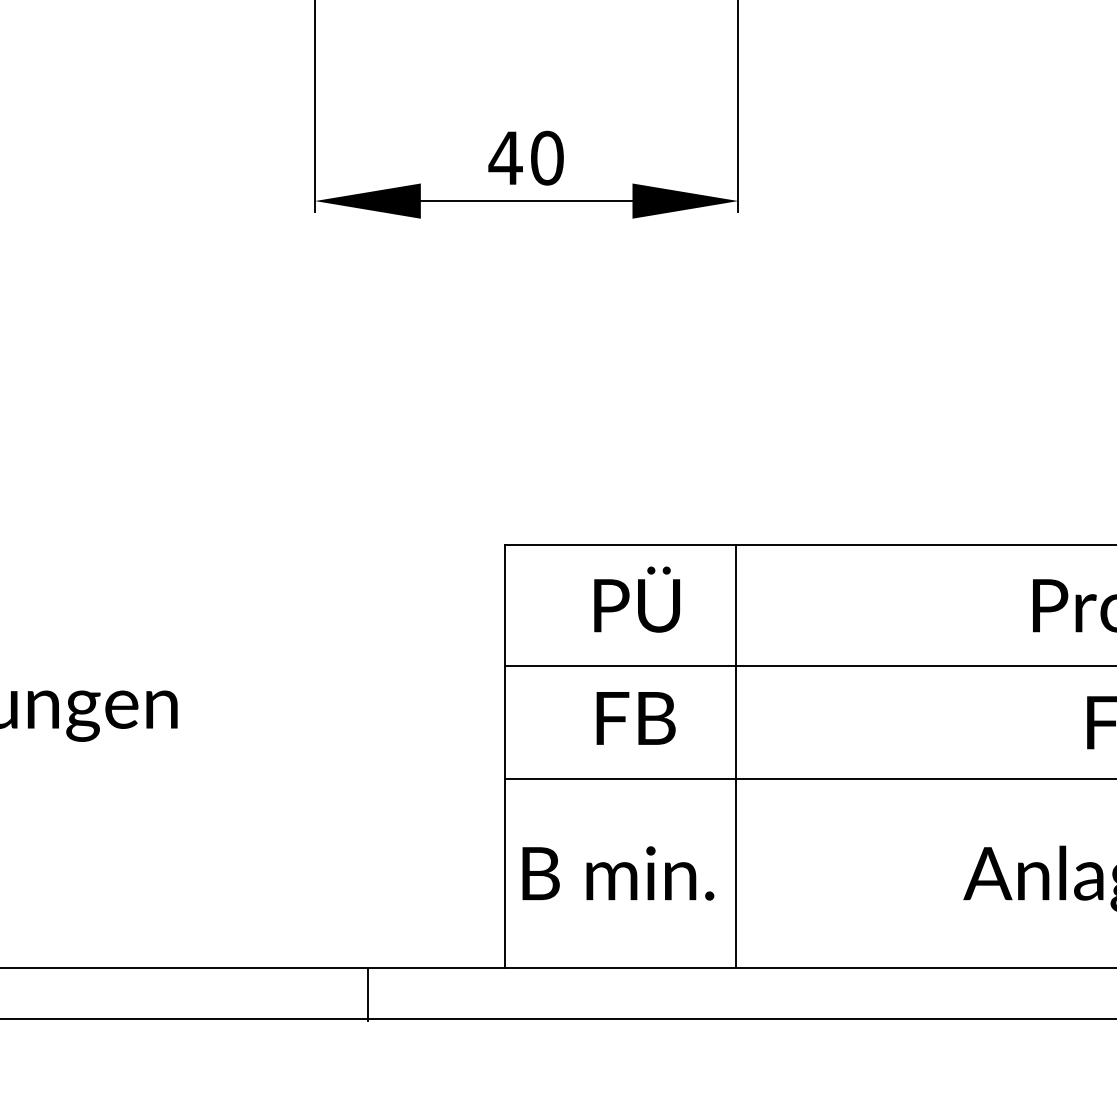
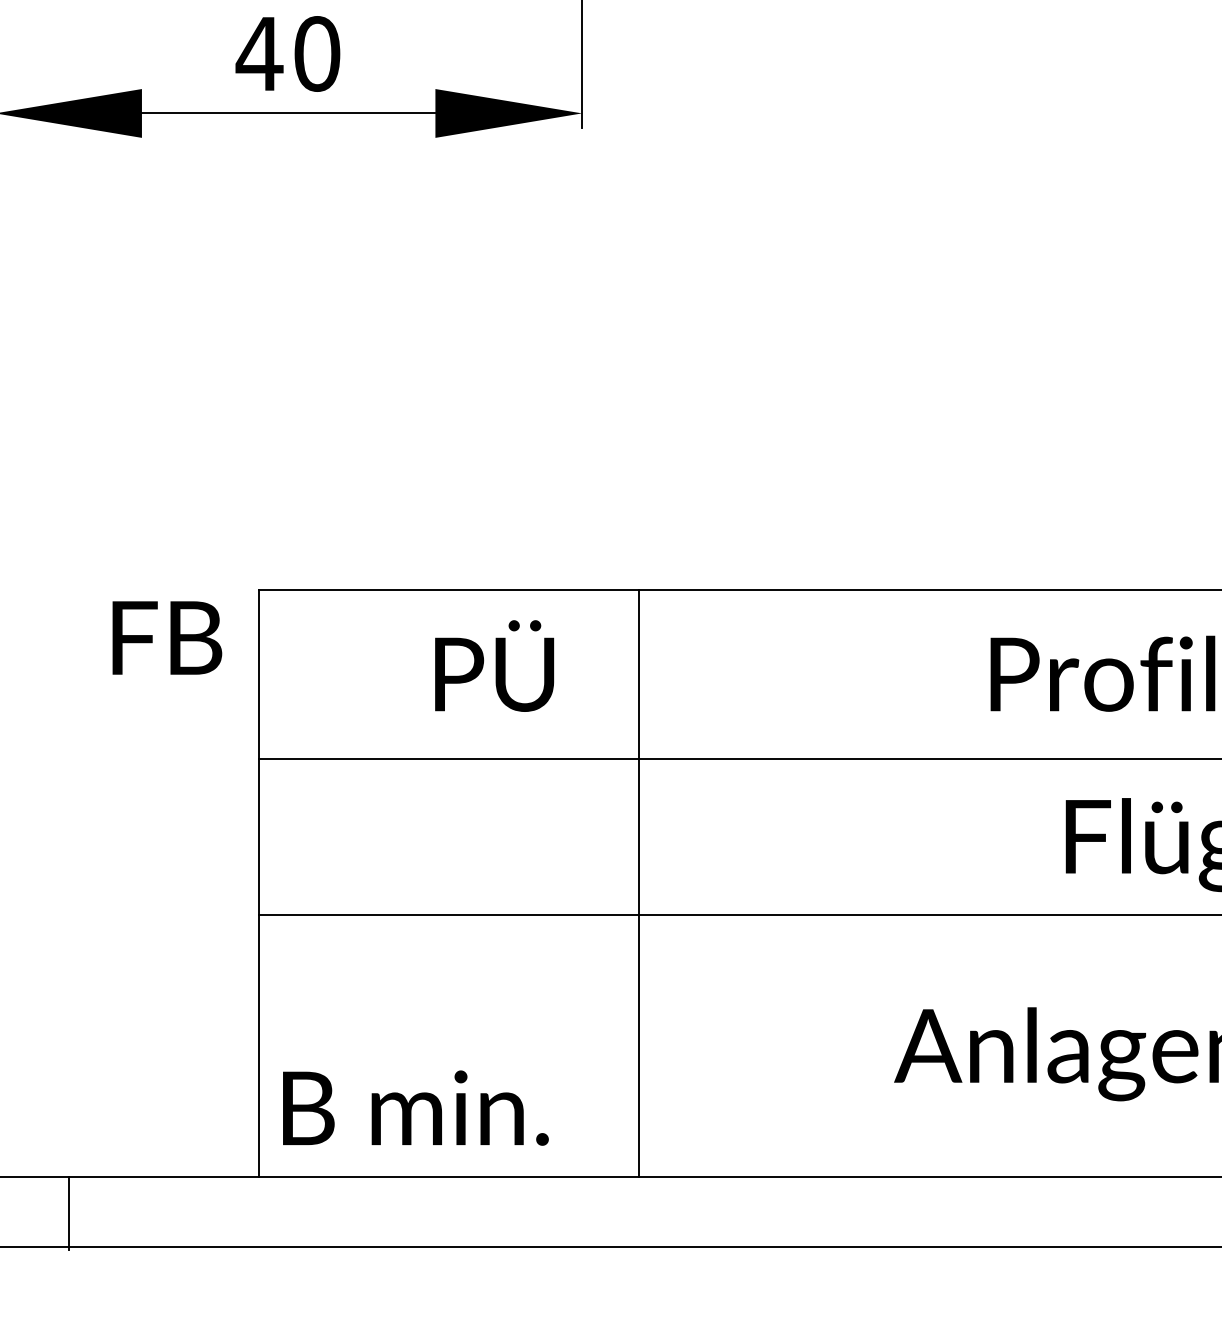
text: (636, 599) -> (493, 665), moved
text: (635, 718) -> (166, 638), moved
line: (736, 756) -> (639, 883), moved
text: (618, 873) -> (416, 1108), moved

